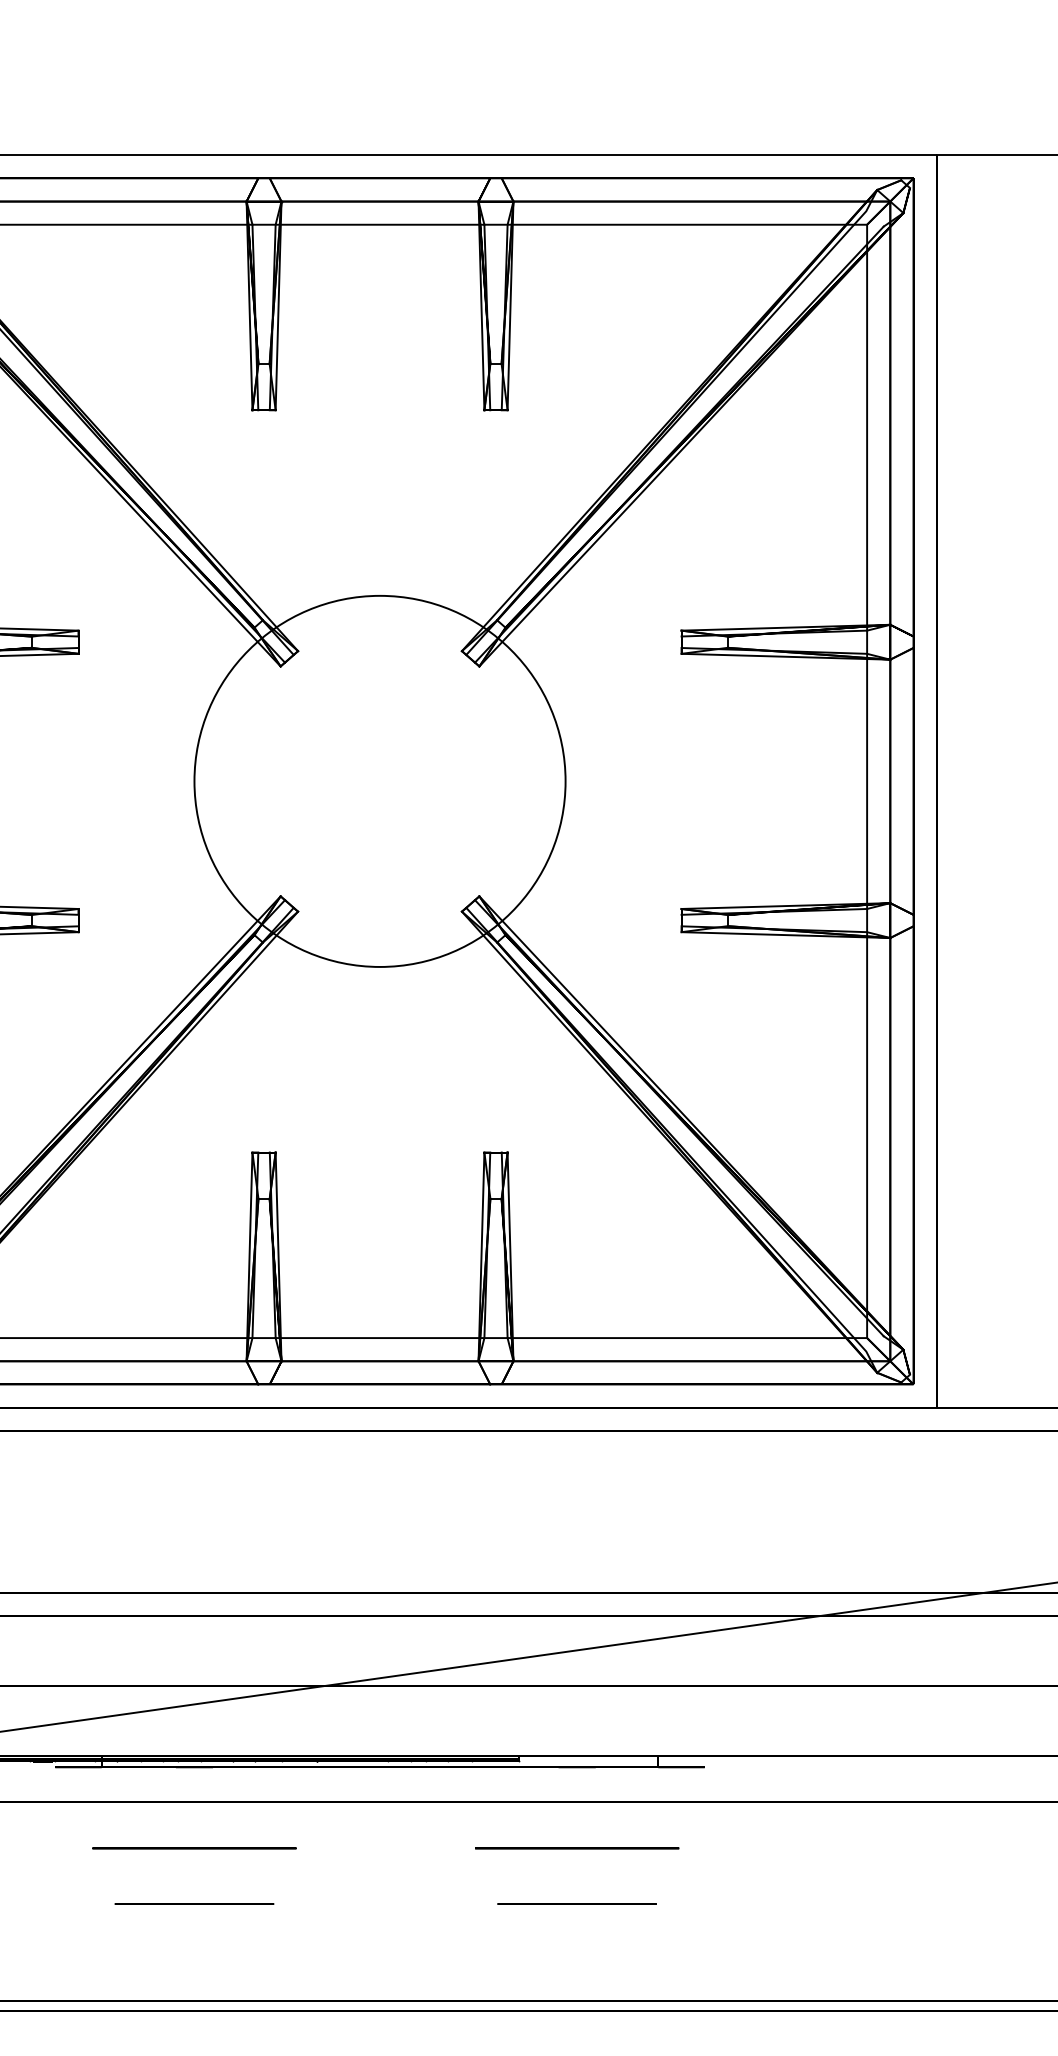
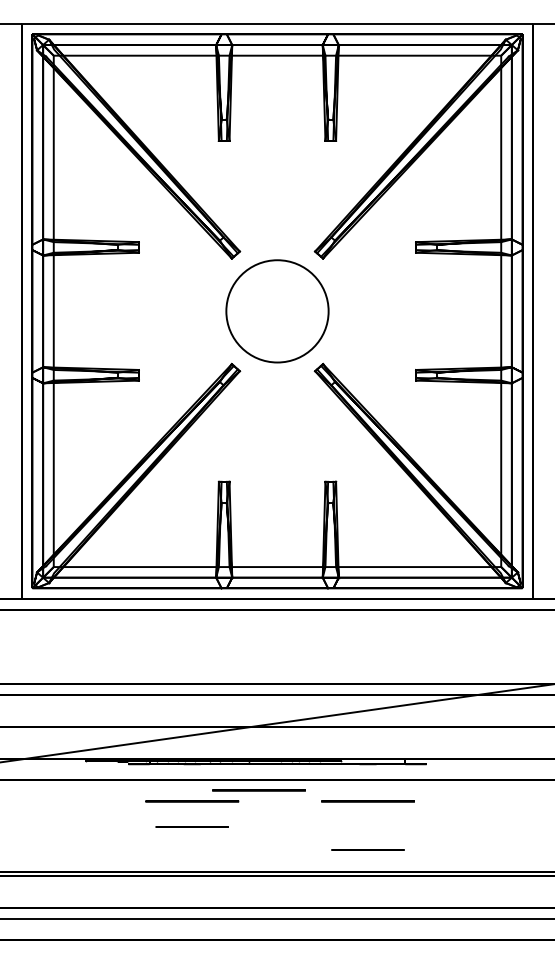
circle: (380, 781) -> (277, 311), size x0.6
circle: (338, 1824) -> (258, 790), added
line: (575, 1902) -> (367, 849), moved

